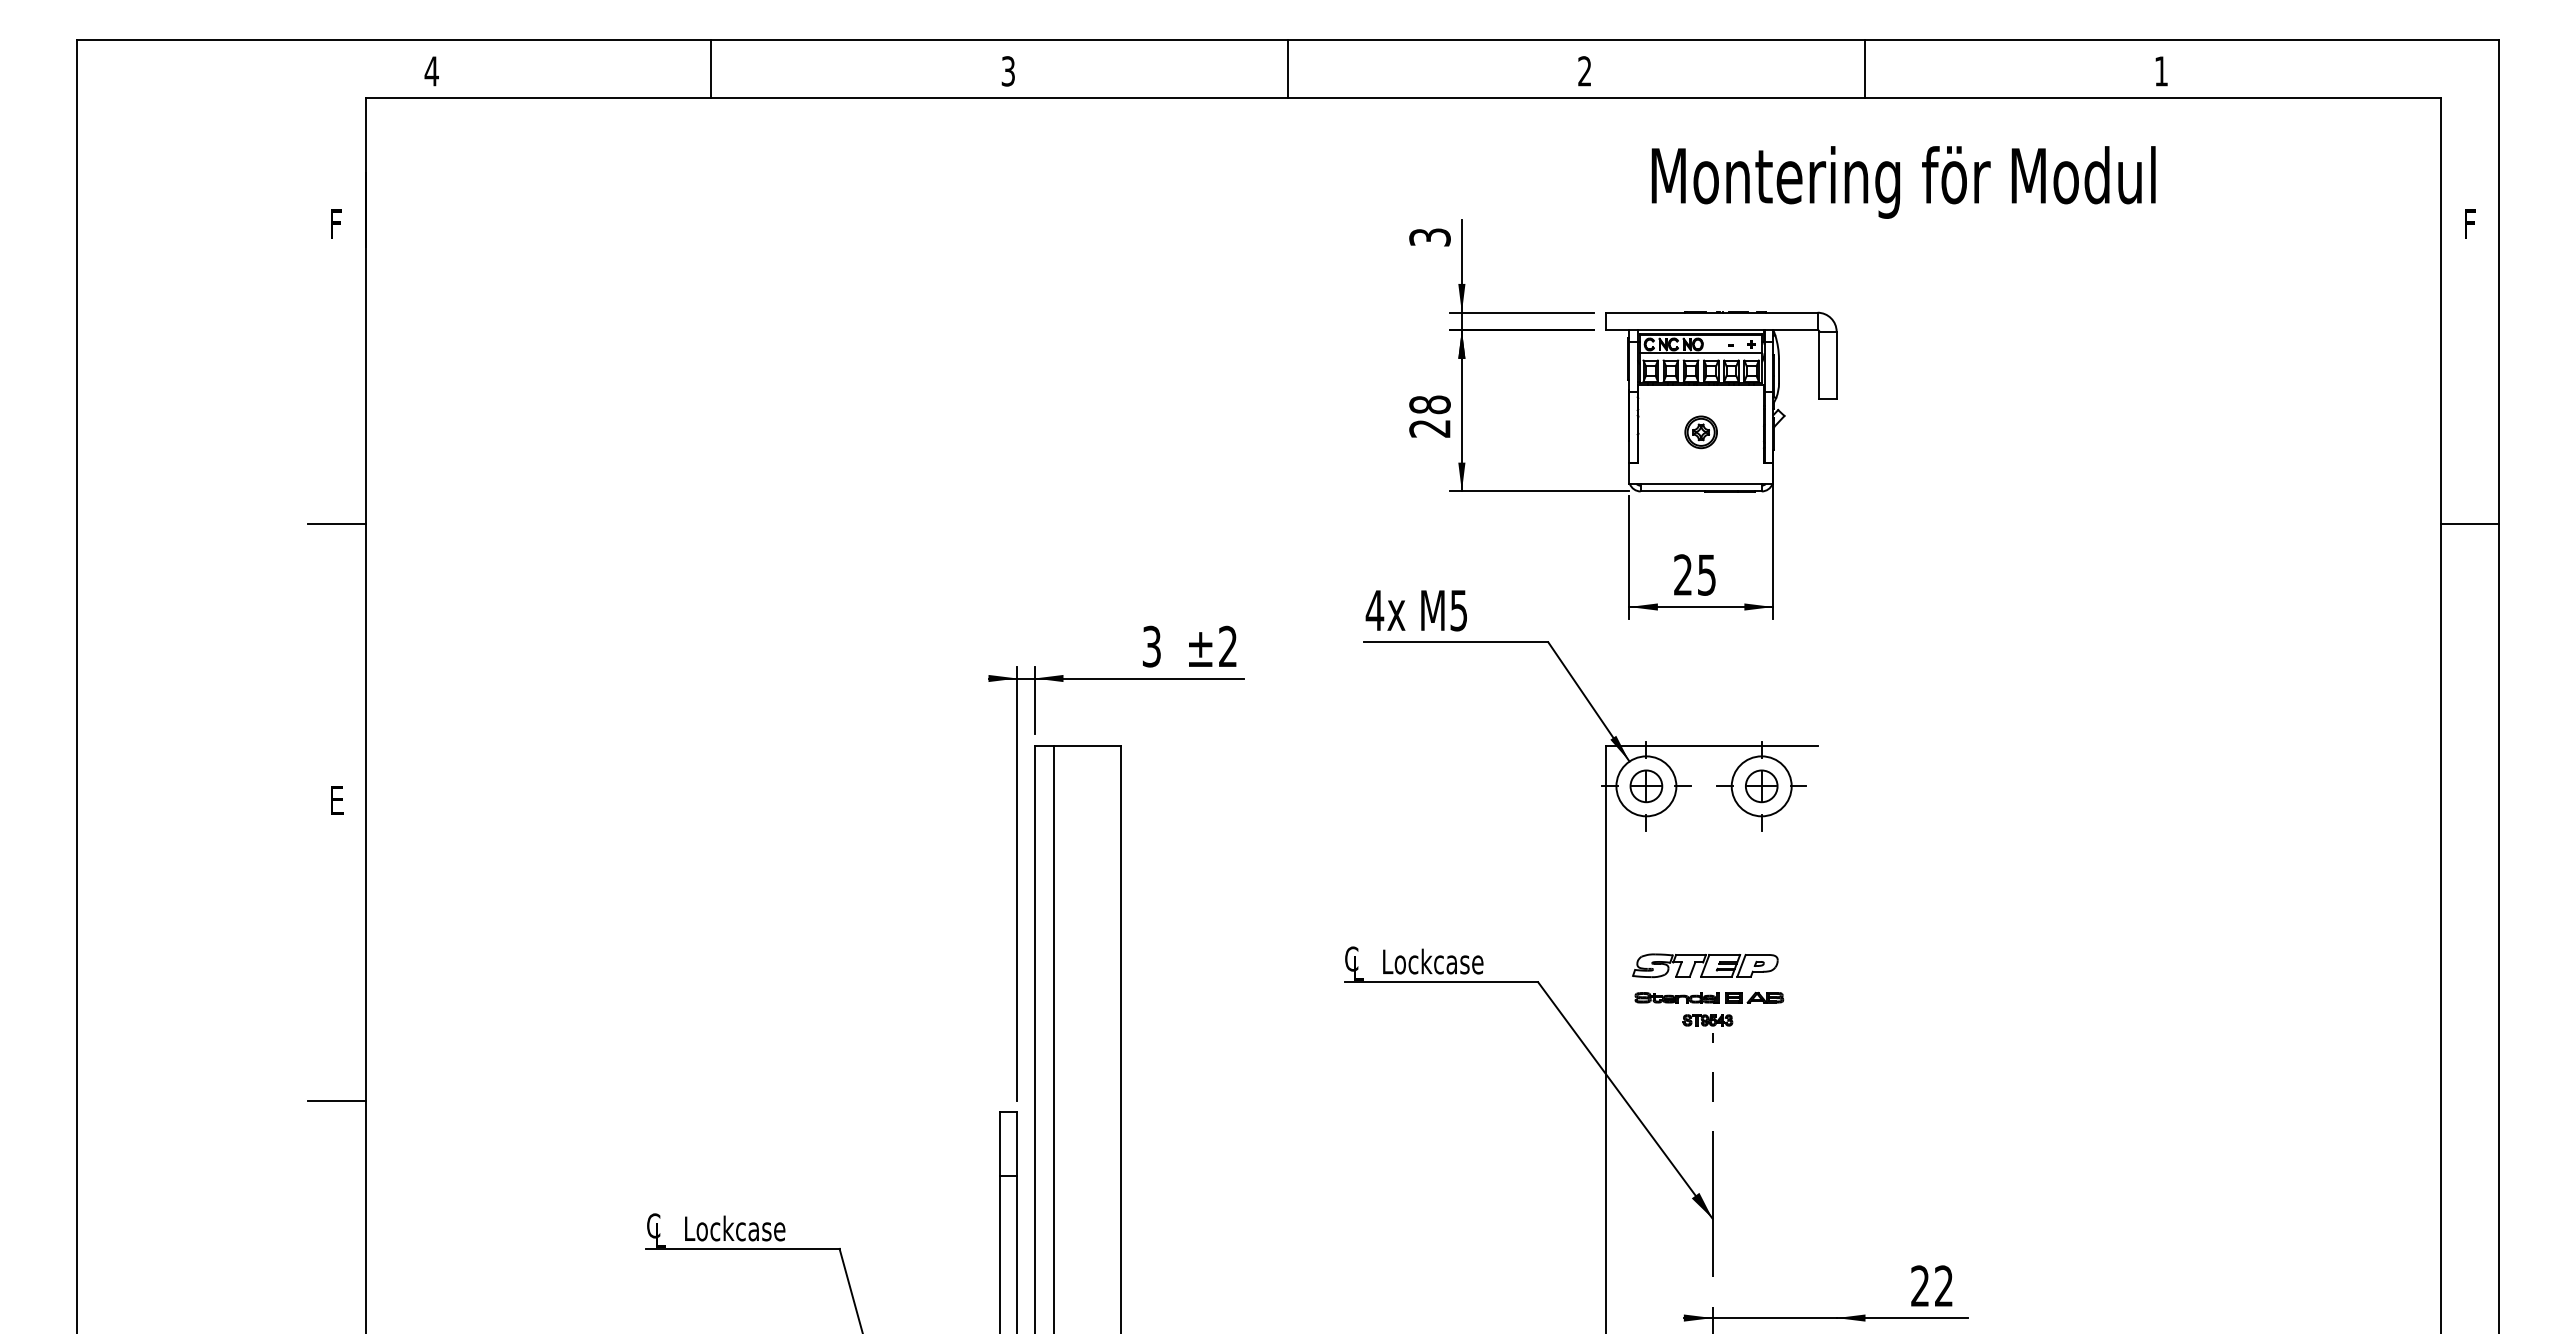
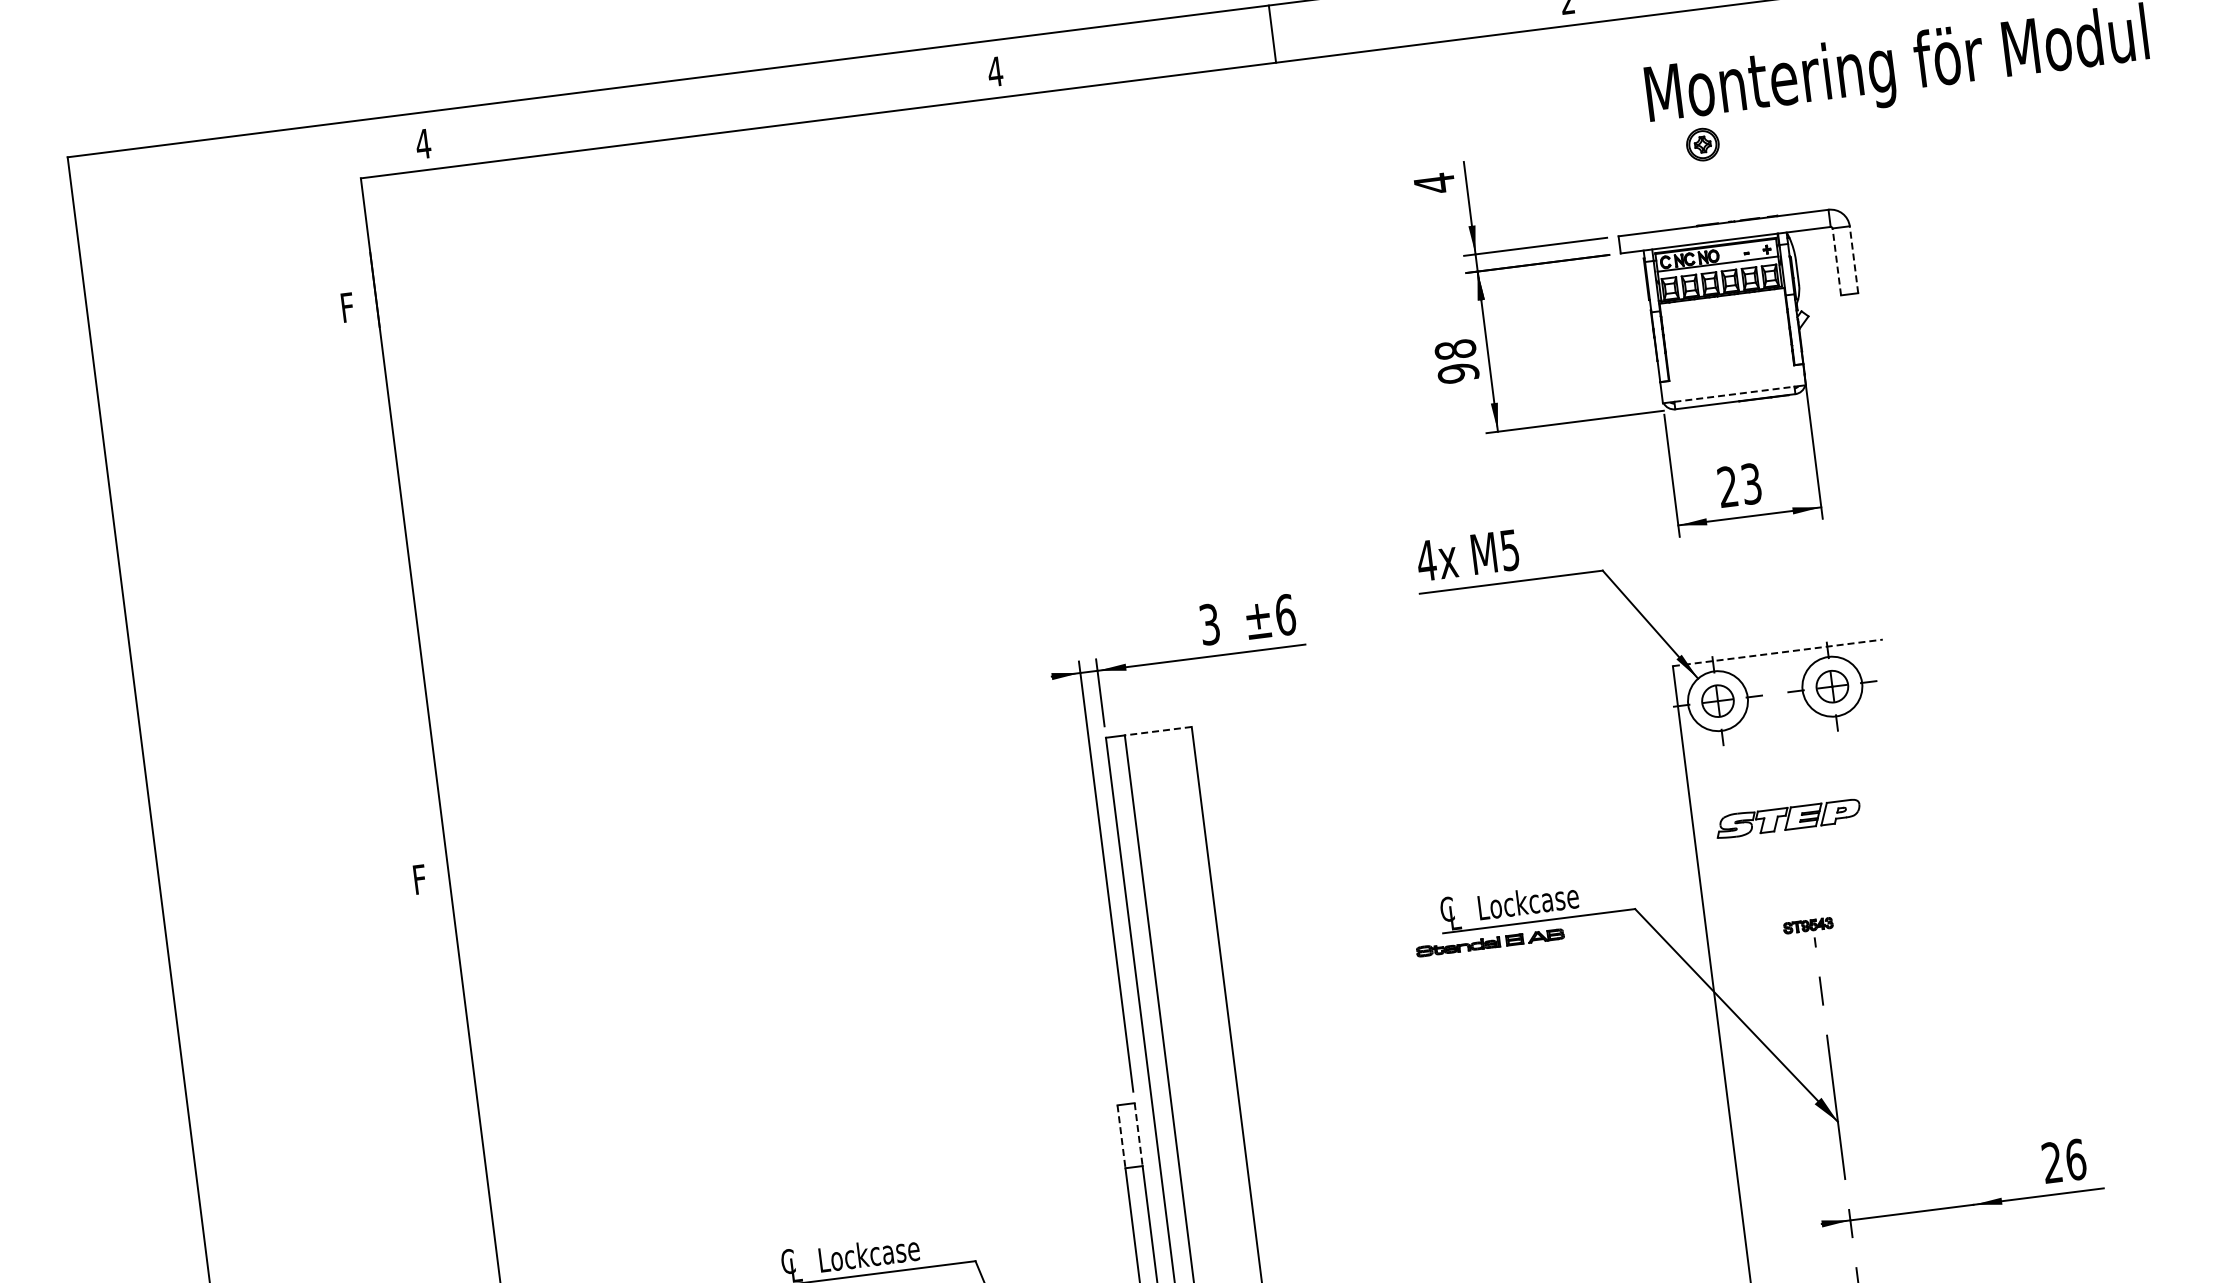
line: (711, 68) -> (700, 106), removed
text: (1008, 71) -> (995, 71), 3 -> 4
text: (1429, 237) -> (1434, 183), 3 -> 4
line: (1819, 365) -> (1836, 261), solid -> dashed
line: (1836, 365) -> (1853, 259), solid -> dashed
text: (1429, 428) -> (1457, 373), 28 -> 98
part: (1700, 432) -> (1702, 144), moved
line: (1701, 483) -> (1734, 393), solid -> dashed
line: (336, 524) -> (385, 605), removed
text: (1706, 574) -> (1751, 483), 25 -> 23
text: (1228, 646) -> (1285, 614), ±2 -> ±6
line: (1087, 746) -> (1158, 731), solid -> dashed
line: (1711, 746) -> (1777, 653), solid -> dashed
text: (338, 800) -> (422, 879), E -> F
part: (1705, 965) -> (1788, 818), moved
part: (1709, 997) -> (1490, 942), moved
line: (336, 1100) -> (457, 1176), removed
line: (1000, 1143) -> (1121, 1136), solid -> dashed
line: (1017, 1143) -> (1138, 1134), solid -> dashed
text: (1943, 1286) -> (2075, 1160), 22 -> 26

